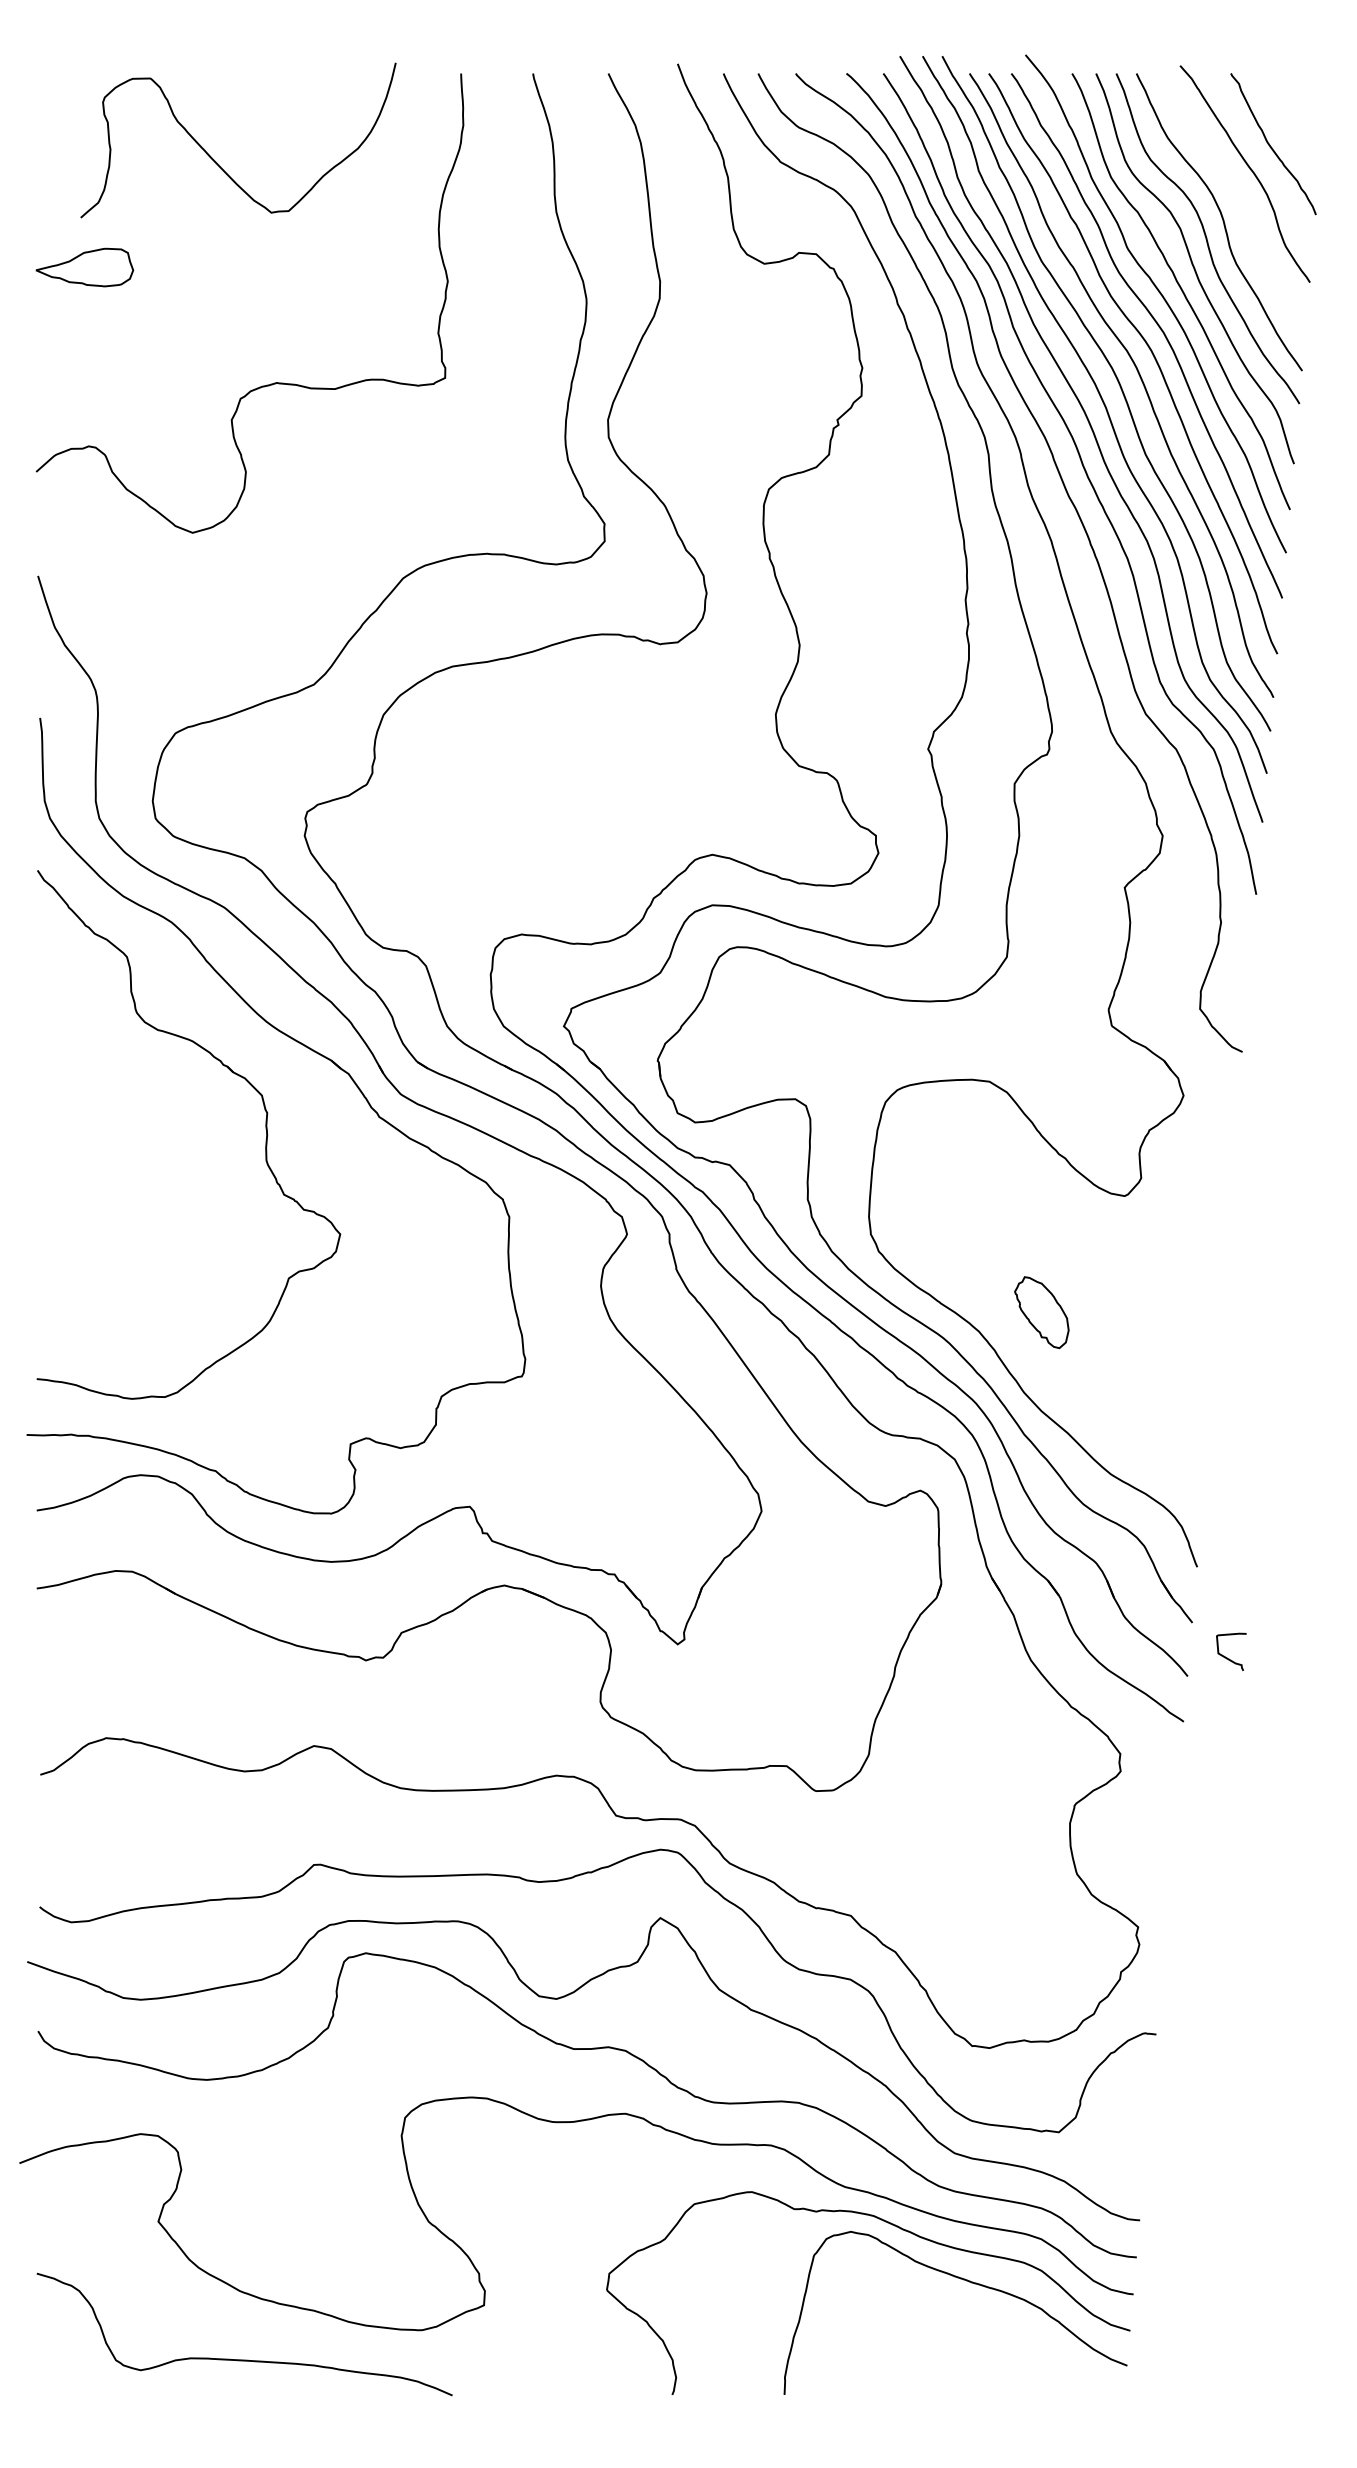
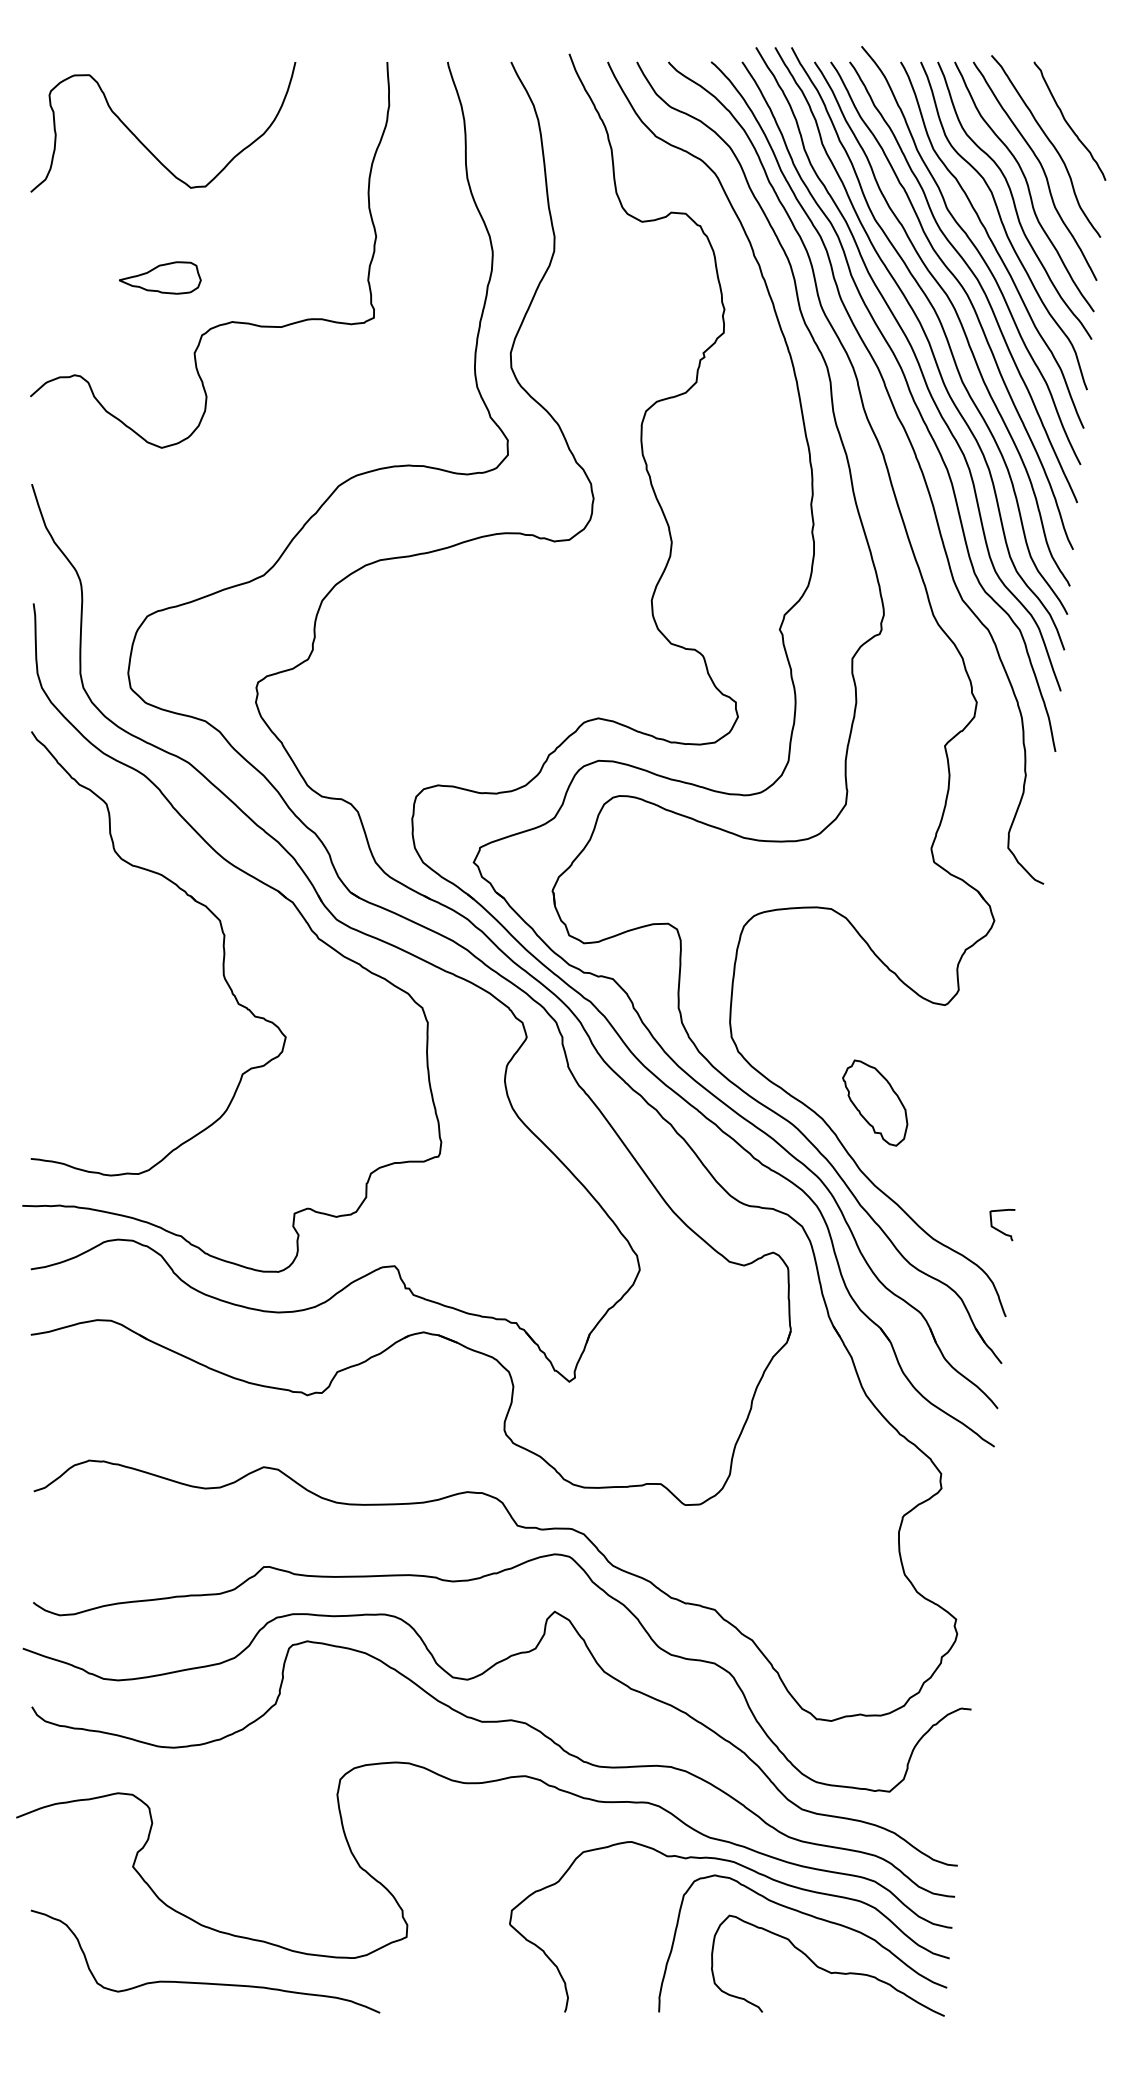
curve: (217, 162) -> (145, 145), moved
curve: (1239, 200) -> (1041, 168), added
part: (85, 266) -> (160, 277), moved
part: (1042, 1311) -> (875, 1102), size x1.43
curve: (1227, 1657) -> (999, 1229), moved
curve: (983, 2343) -> (826, 1969), added

